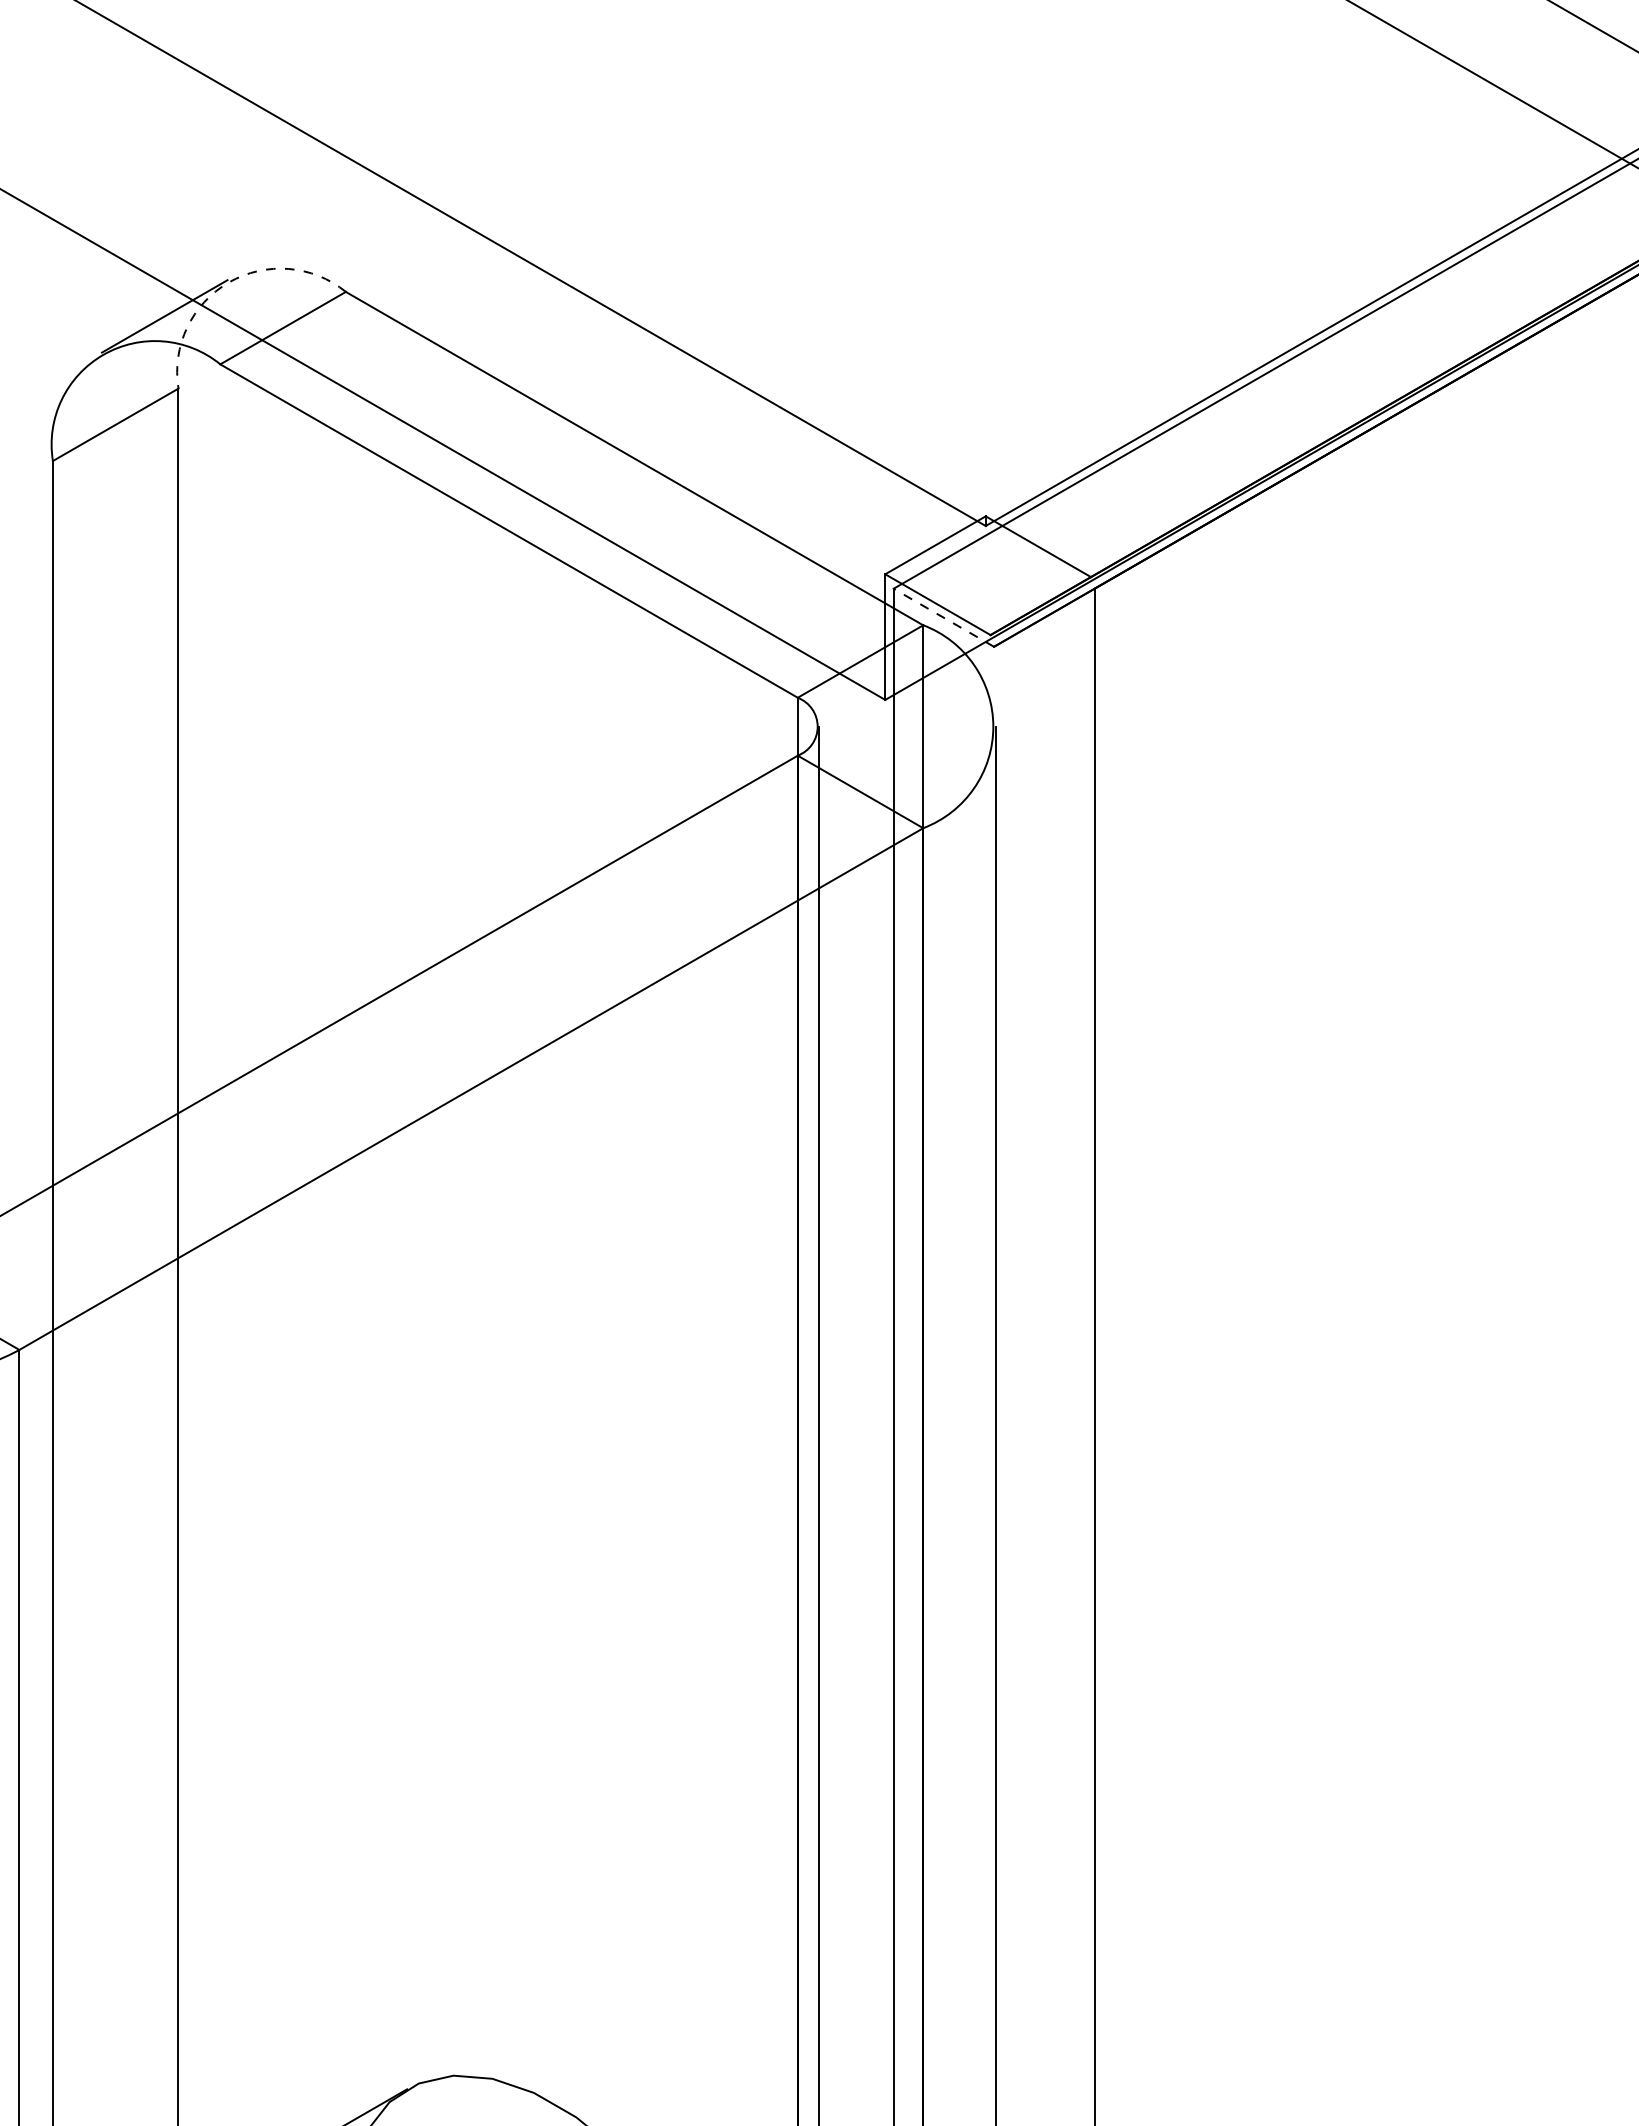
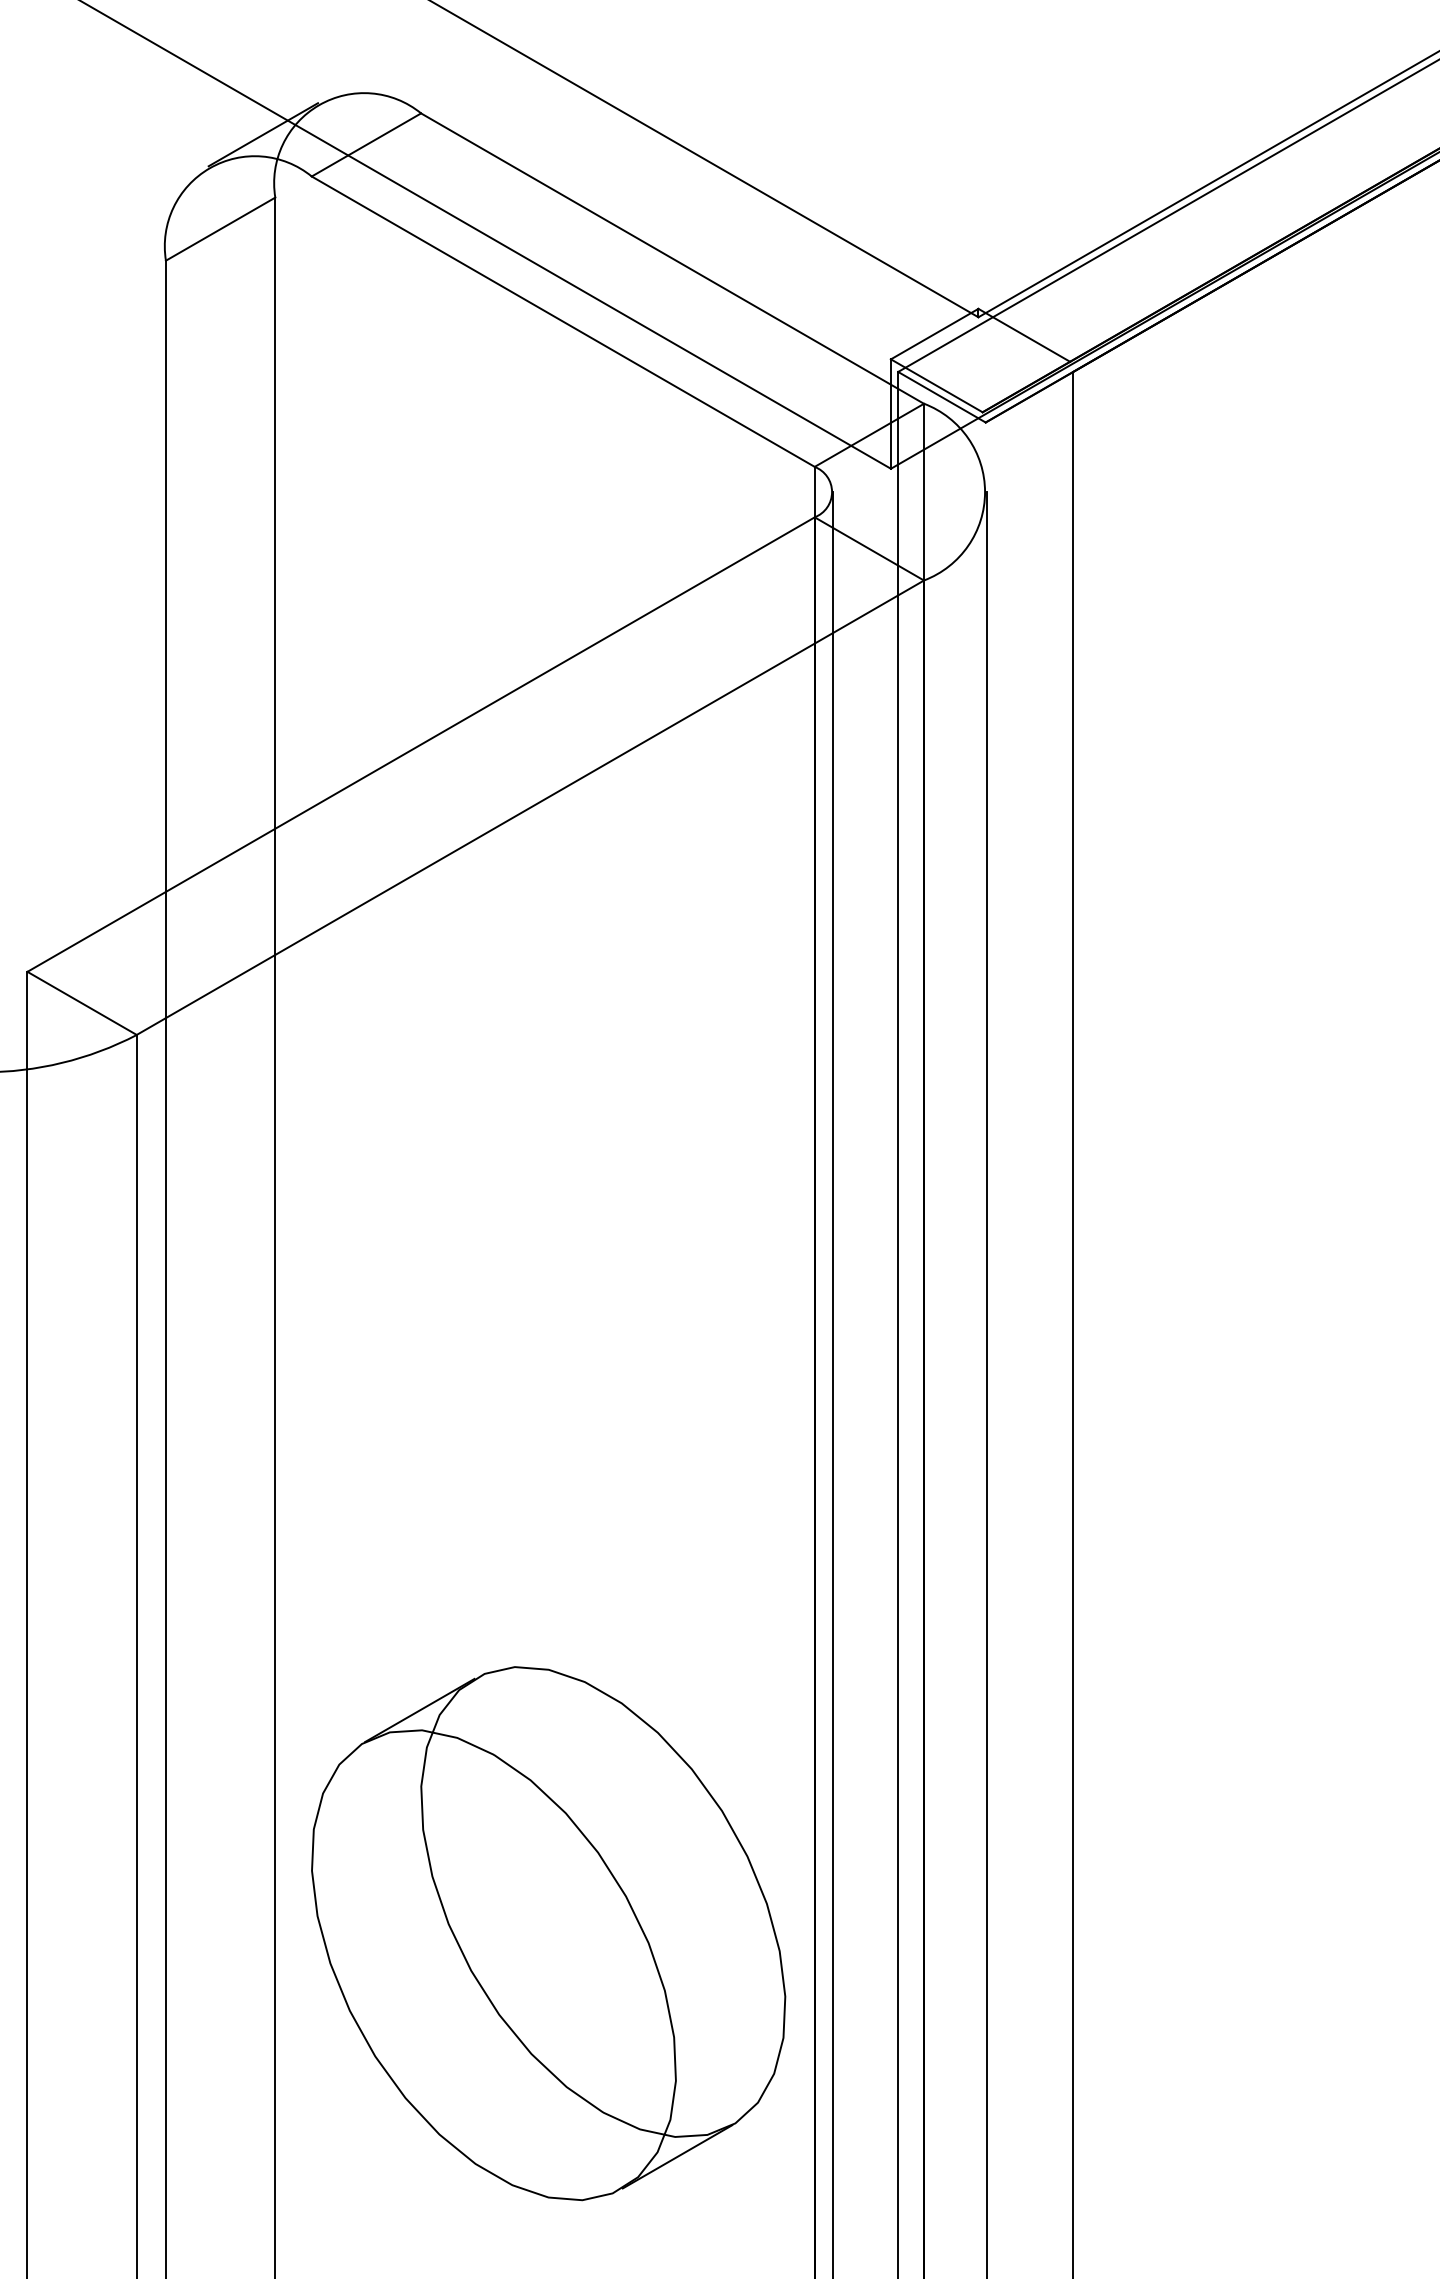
arc: (229, 282) -> (319, 105), dashed -> solid
line: (943, 618) -> (941, 397), dashed -> solid

